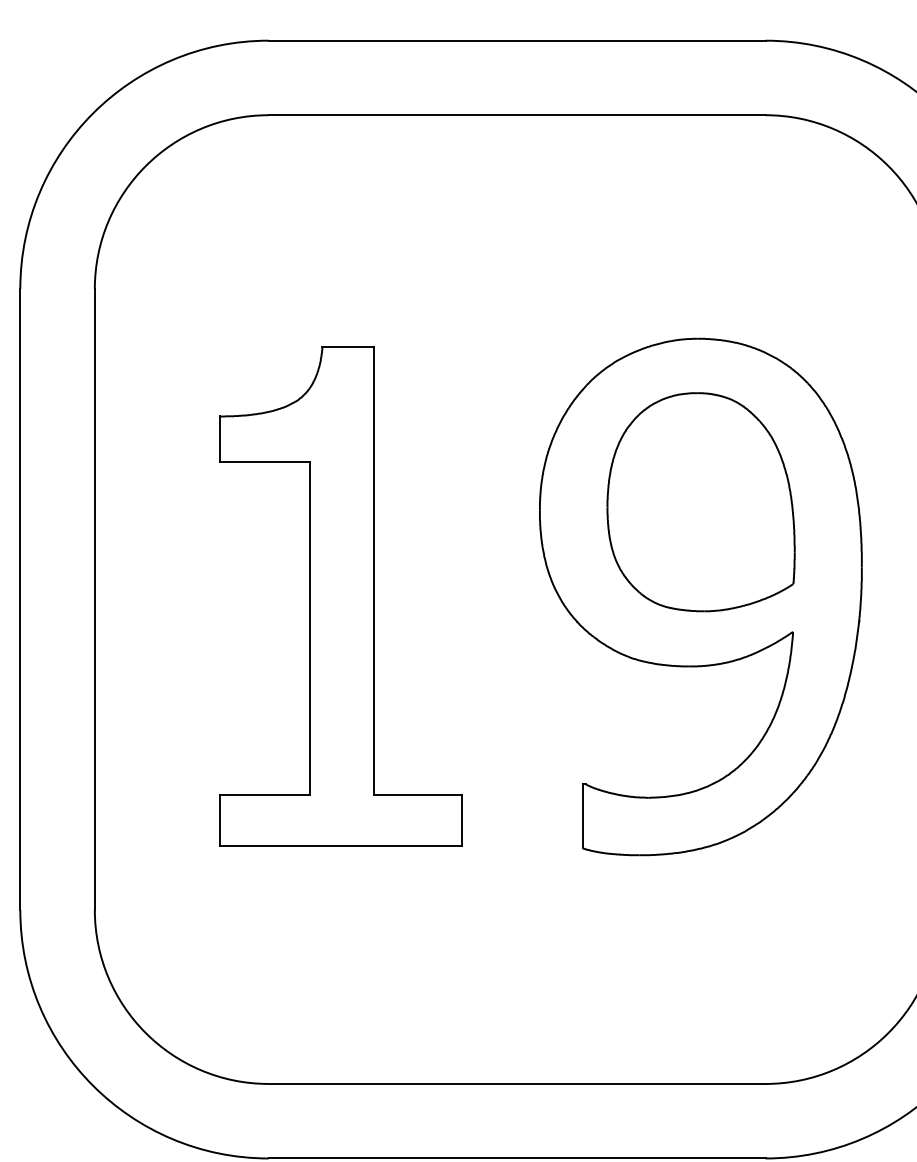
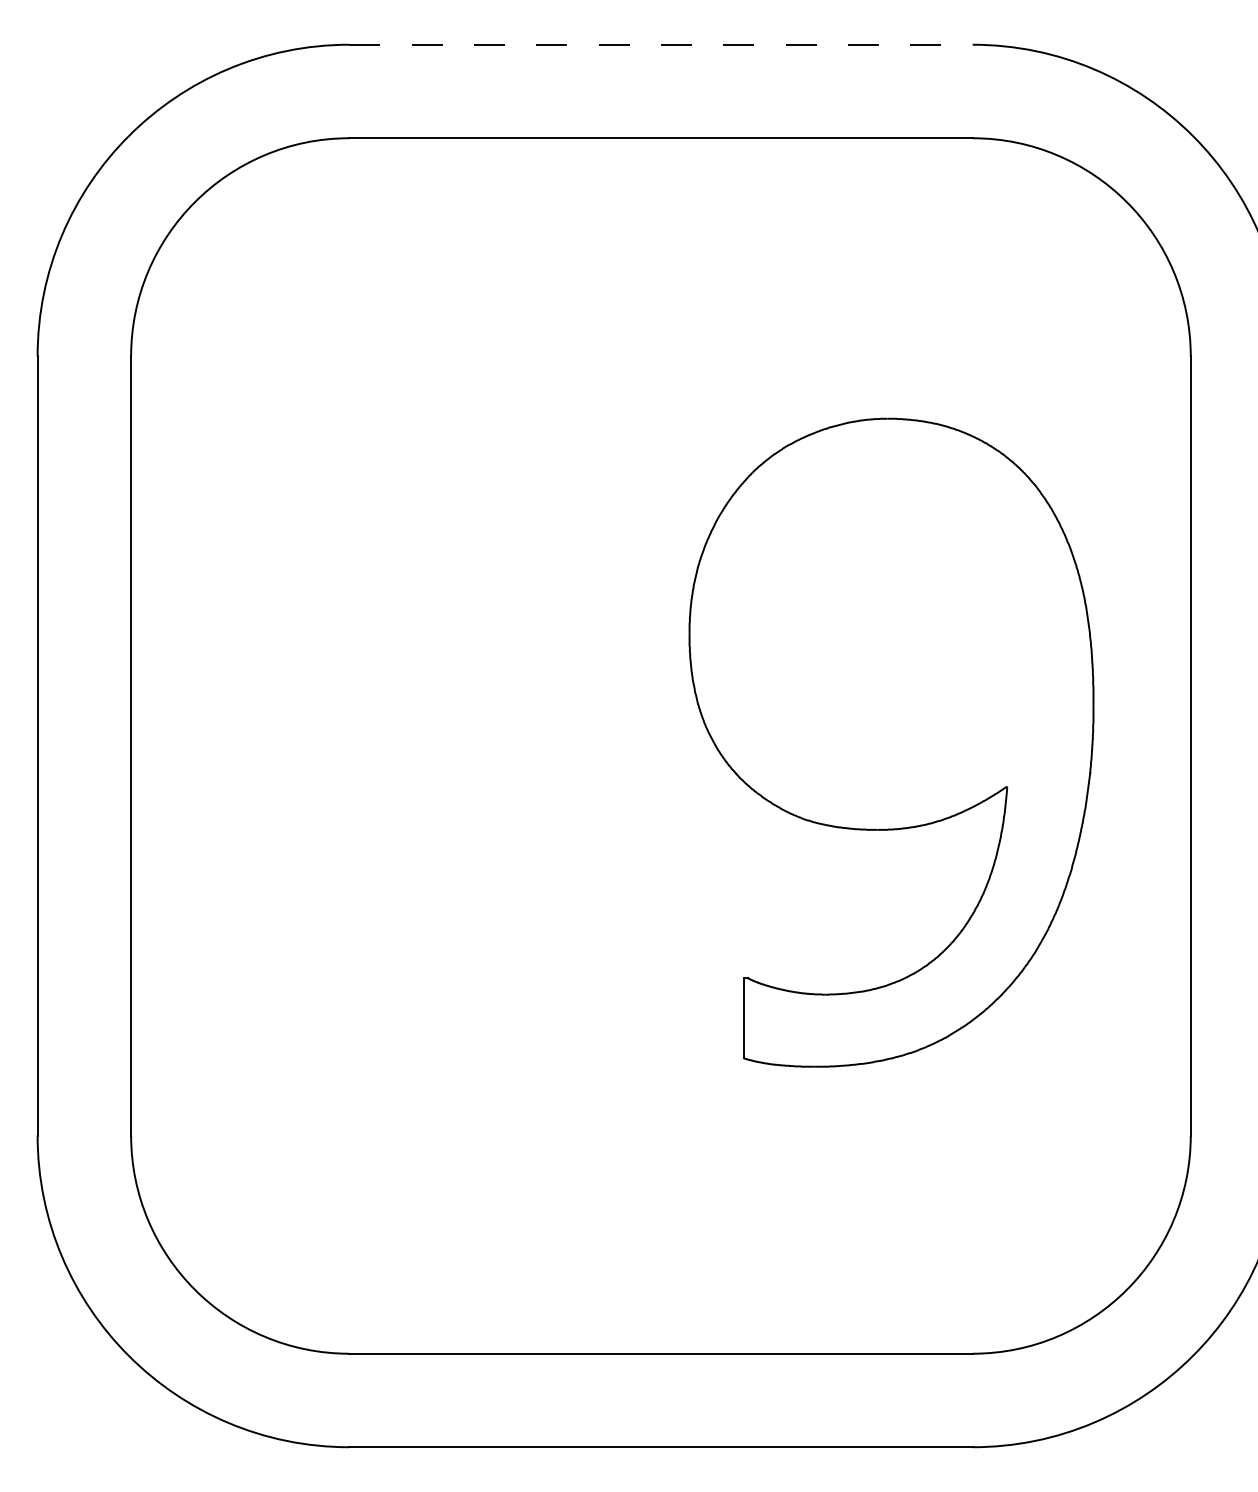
line: (516, 40) -> (660, 44), solid -> dashed
part: (700, 501) -> (891, 623), removed
part: (340, 596) -> (439, 741), removed

